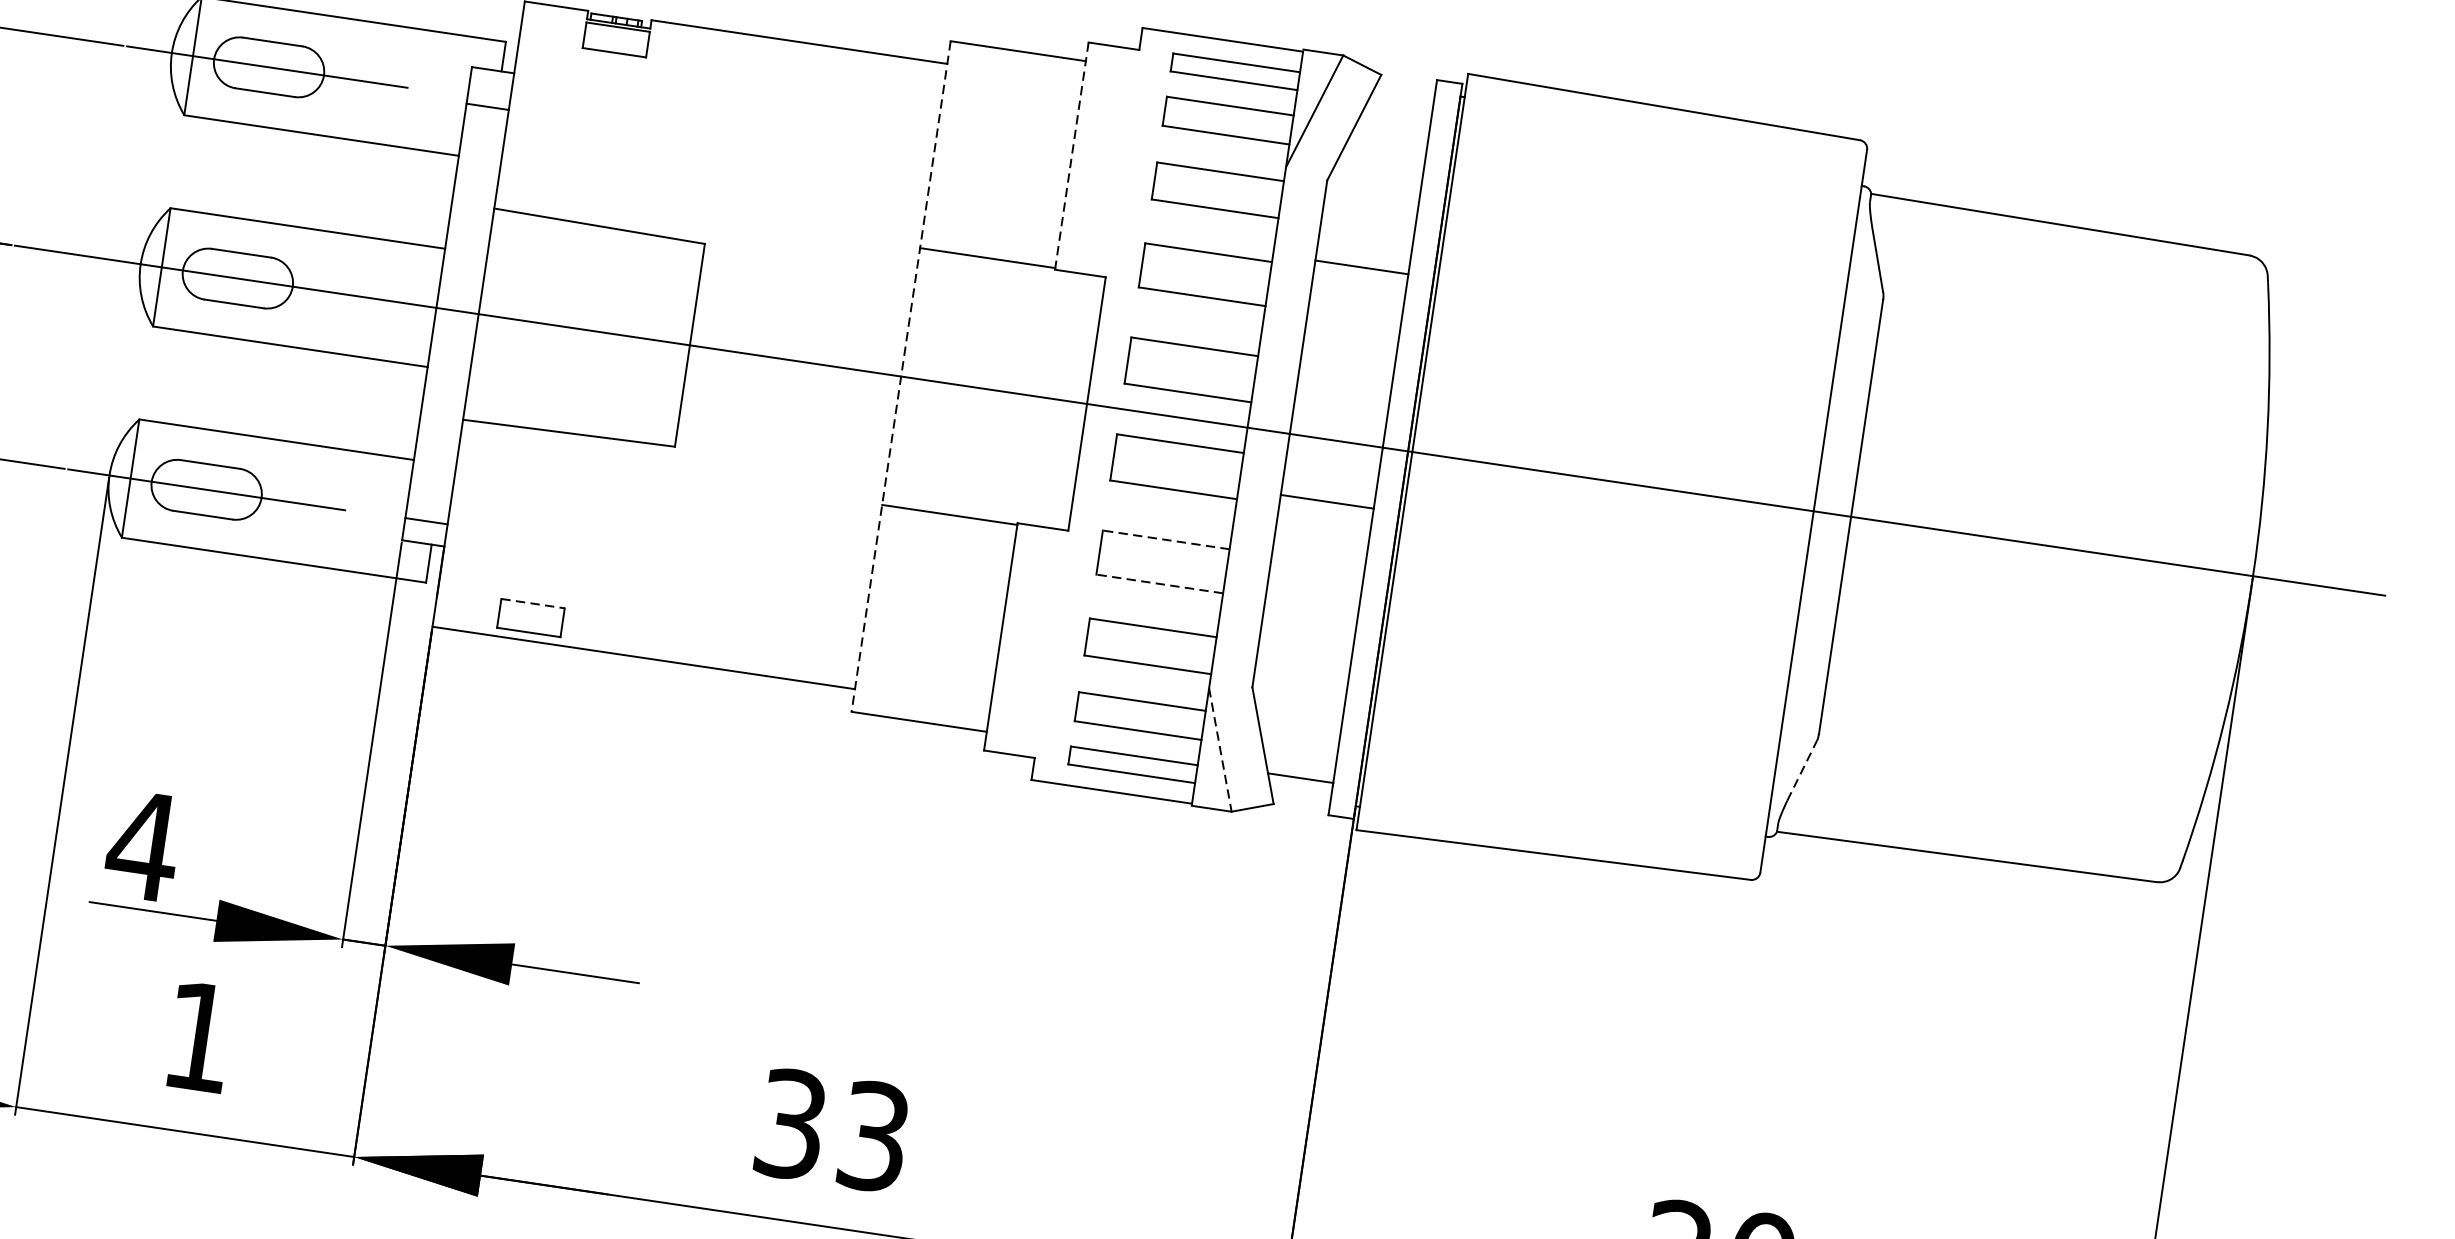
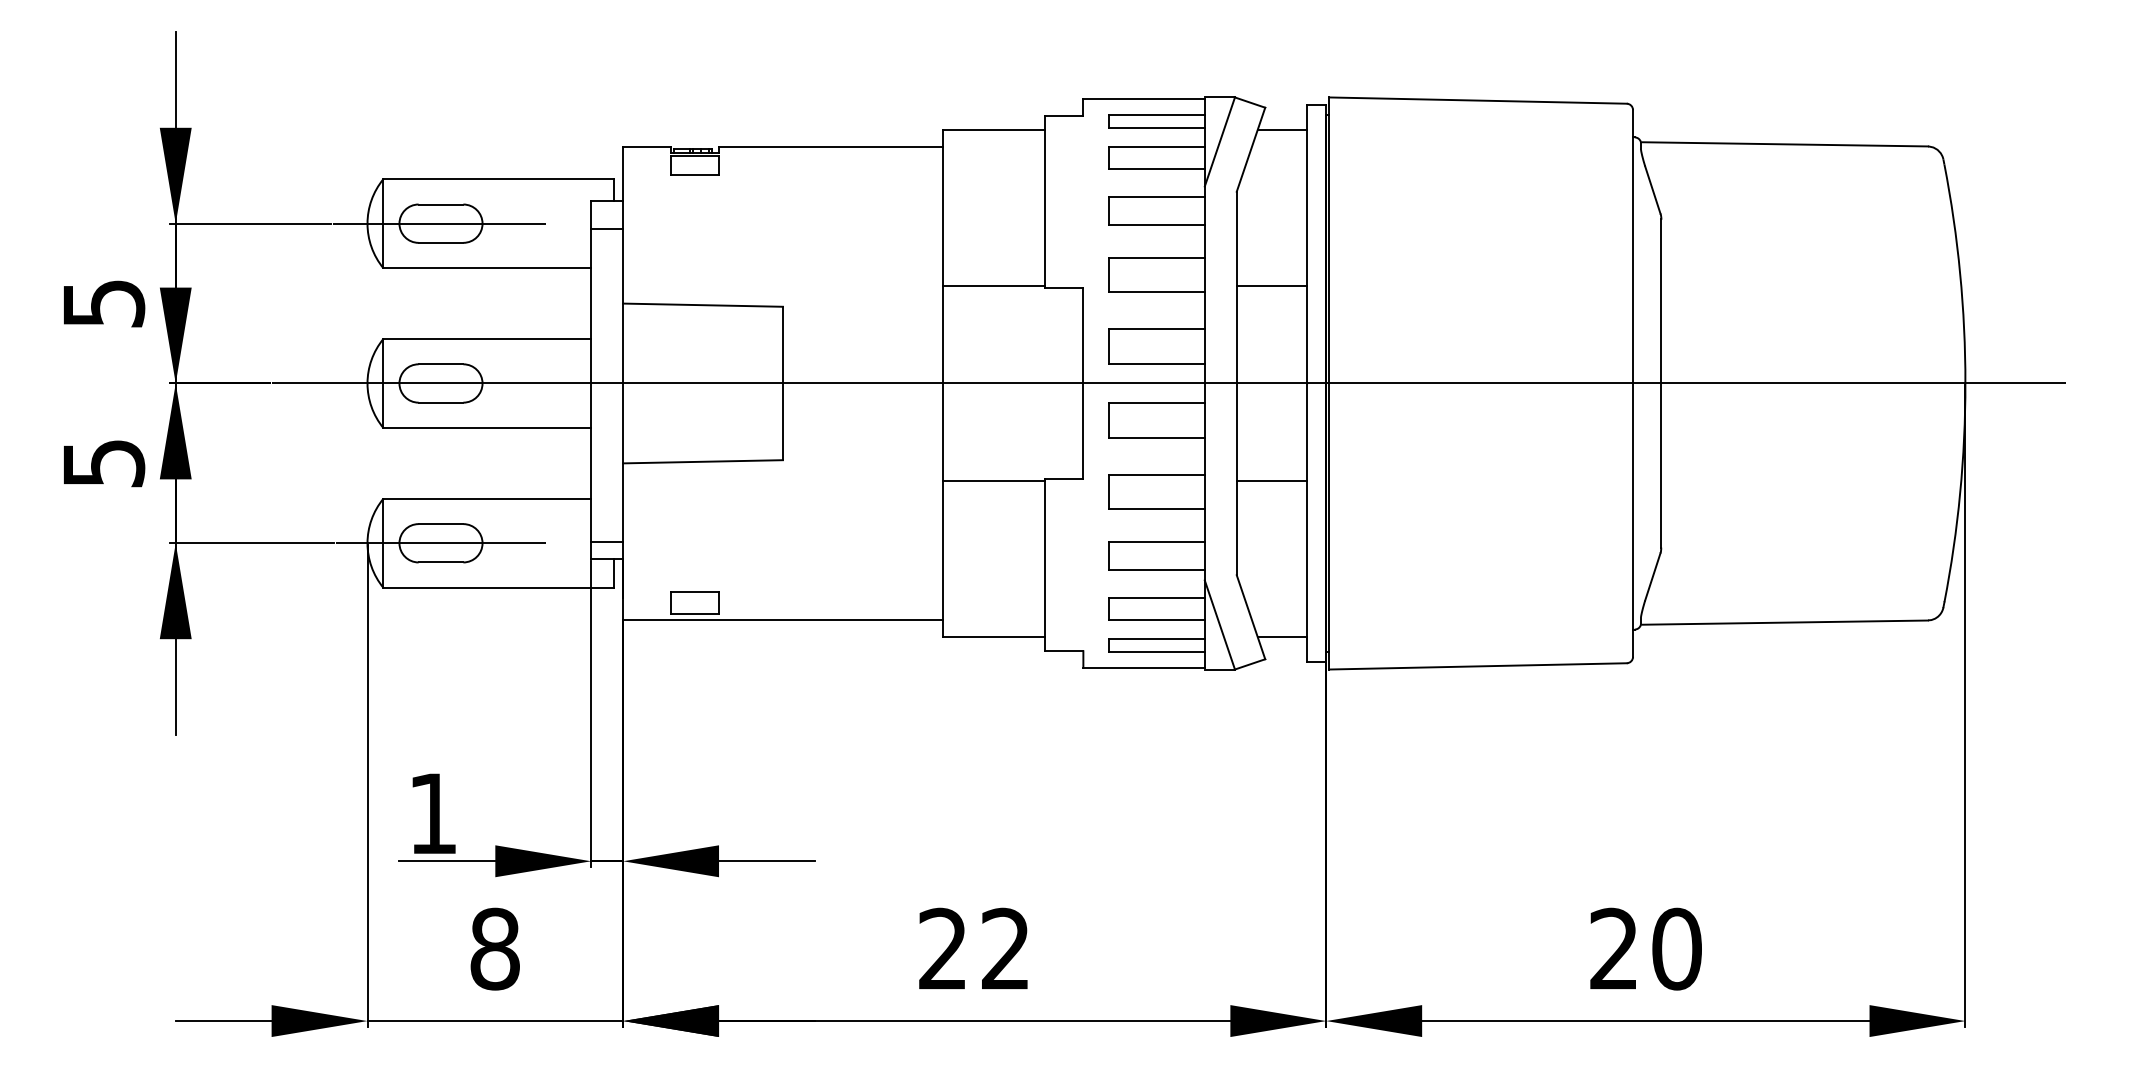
line: (1399, 107) -> (1282, 129), added
line: (1072, 156) -> (1045, 201), dashed -> solid
line: (1361, 267) -> (1271, 286), moved
line: (900, 376) -> (942, 383), dashed -> solid
line: (1326, 501) -> (1271, 480), moved
line: (1165, 539) -> (1156, 475), dashed -> solid
line: (1159, 583) -> (1156, 508), dashed -> solid
line: (533, 603) -> (695, 591), dashed -> solid
line: (1219, 750) -> (1219, 625), dashed -> solid
line: (1801, 770) -> (1652, 576), dashed -> solid
text: (142, 845) -> (432, 813), 4 -> 1
text: (198, 1035) -> (494, 948), 1 -> 8
text: (832, 1129) -> (974, 948), 33 -> 22

